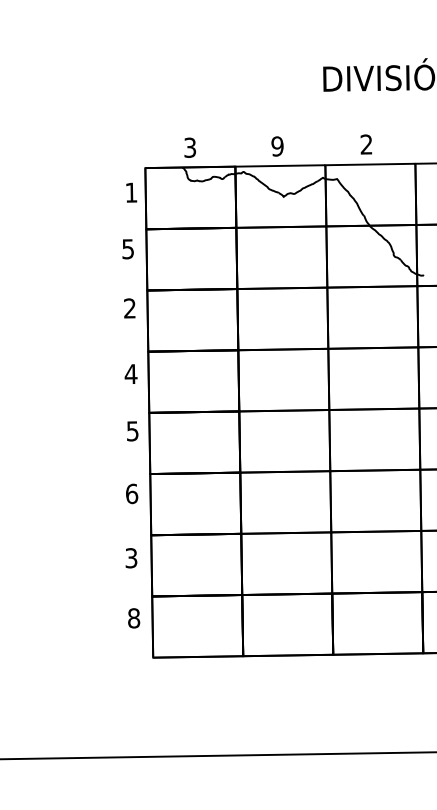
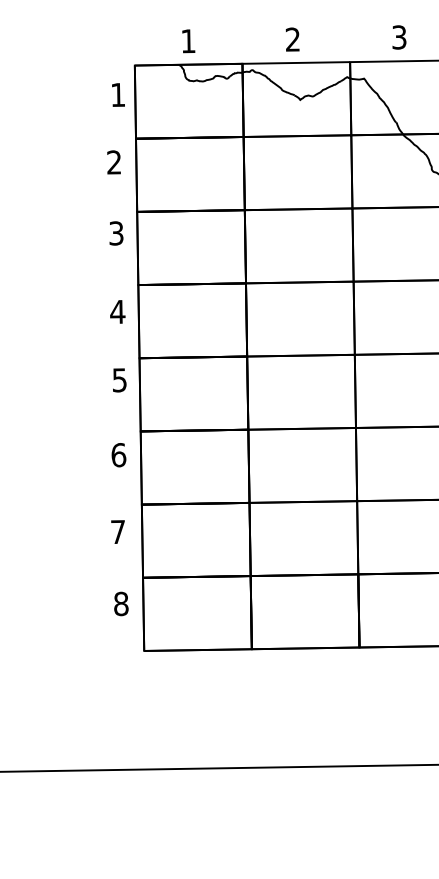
text: (366, 144) -> (399, 37), 2 -> 3
text: (277, 146) -> (292, 39), 9 -> 2
text: (190, 147) -> (188, 40), 3 -> 1
text: (127, 249) -> (113, 162), 5 -> 2
text: (129, 308) -> (115, 233), 2 -> 3
text: (131, 558) -> (118, 532), 3 -> 7

